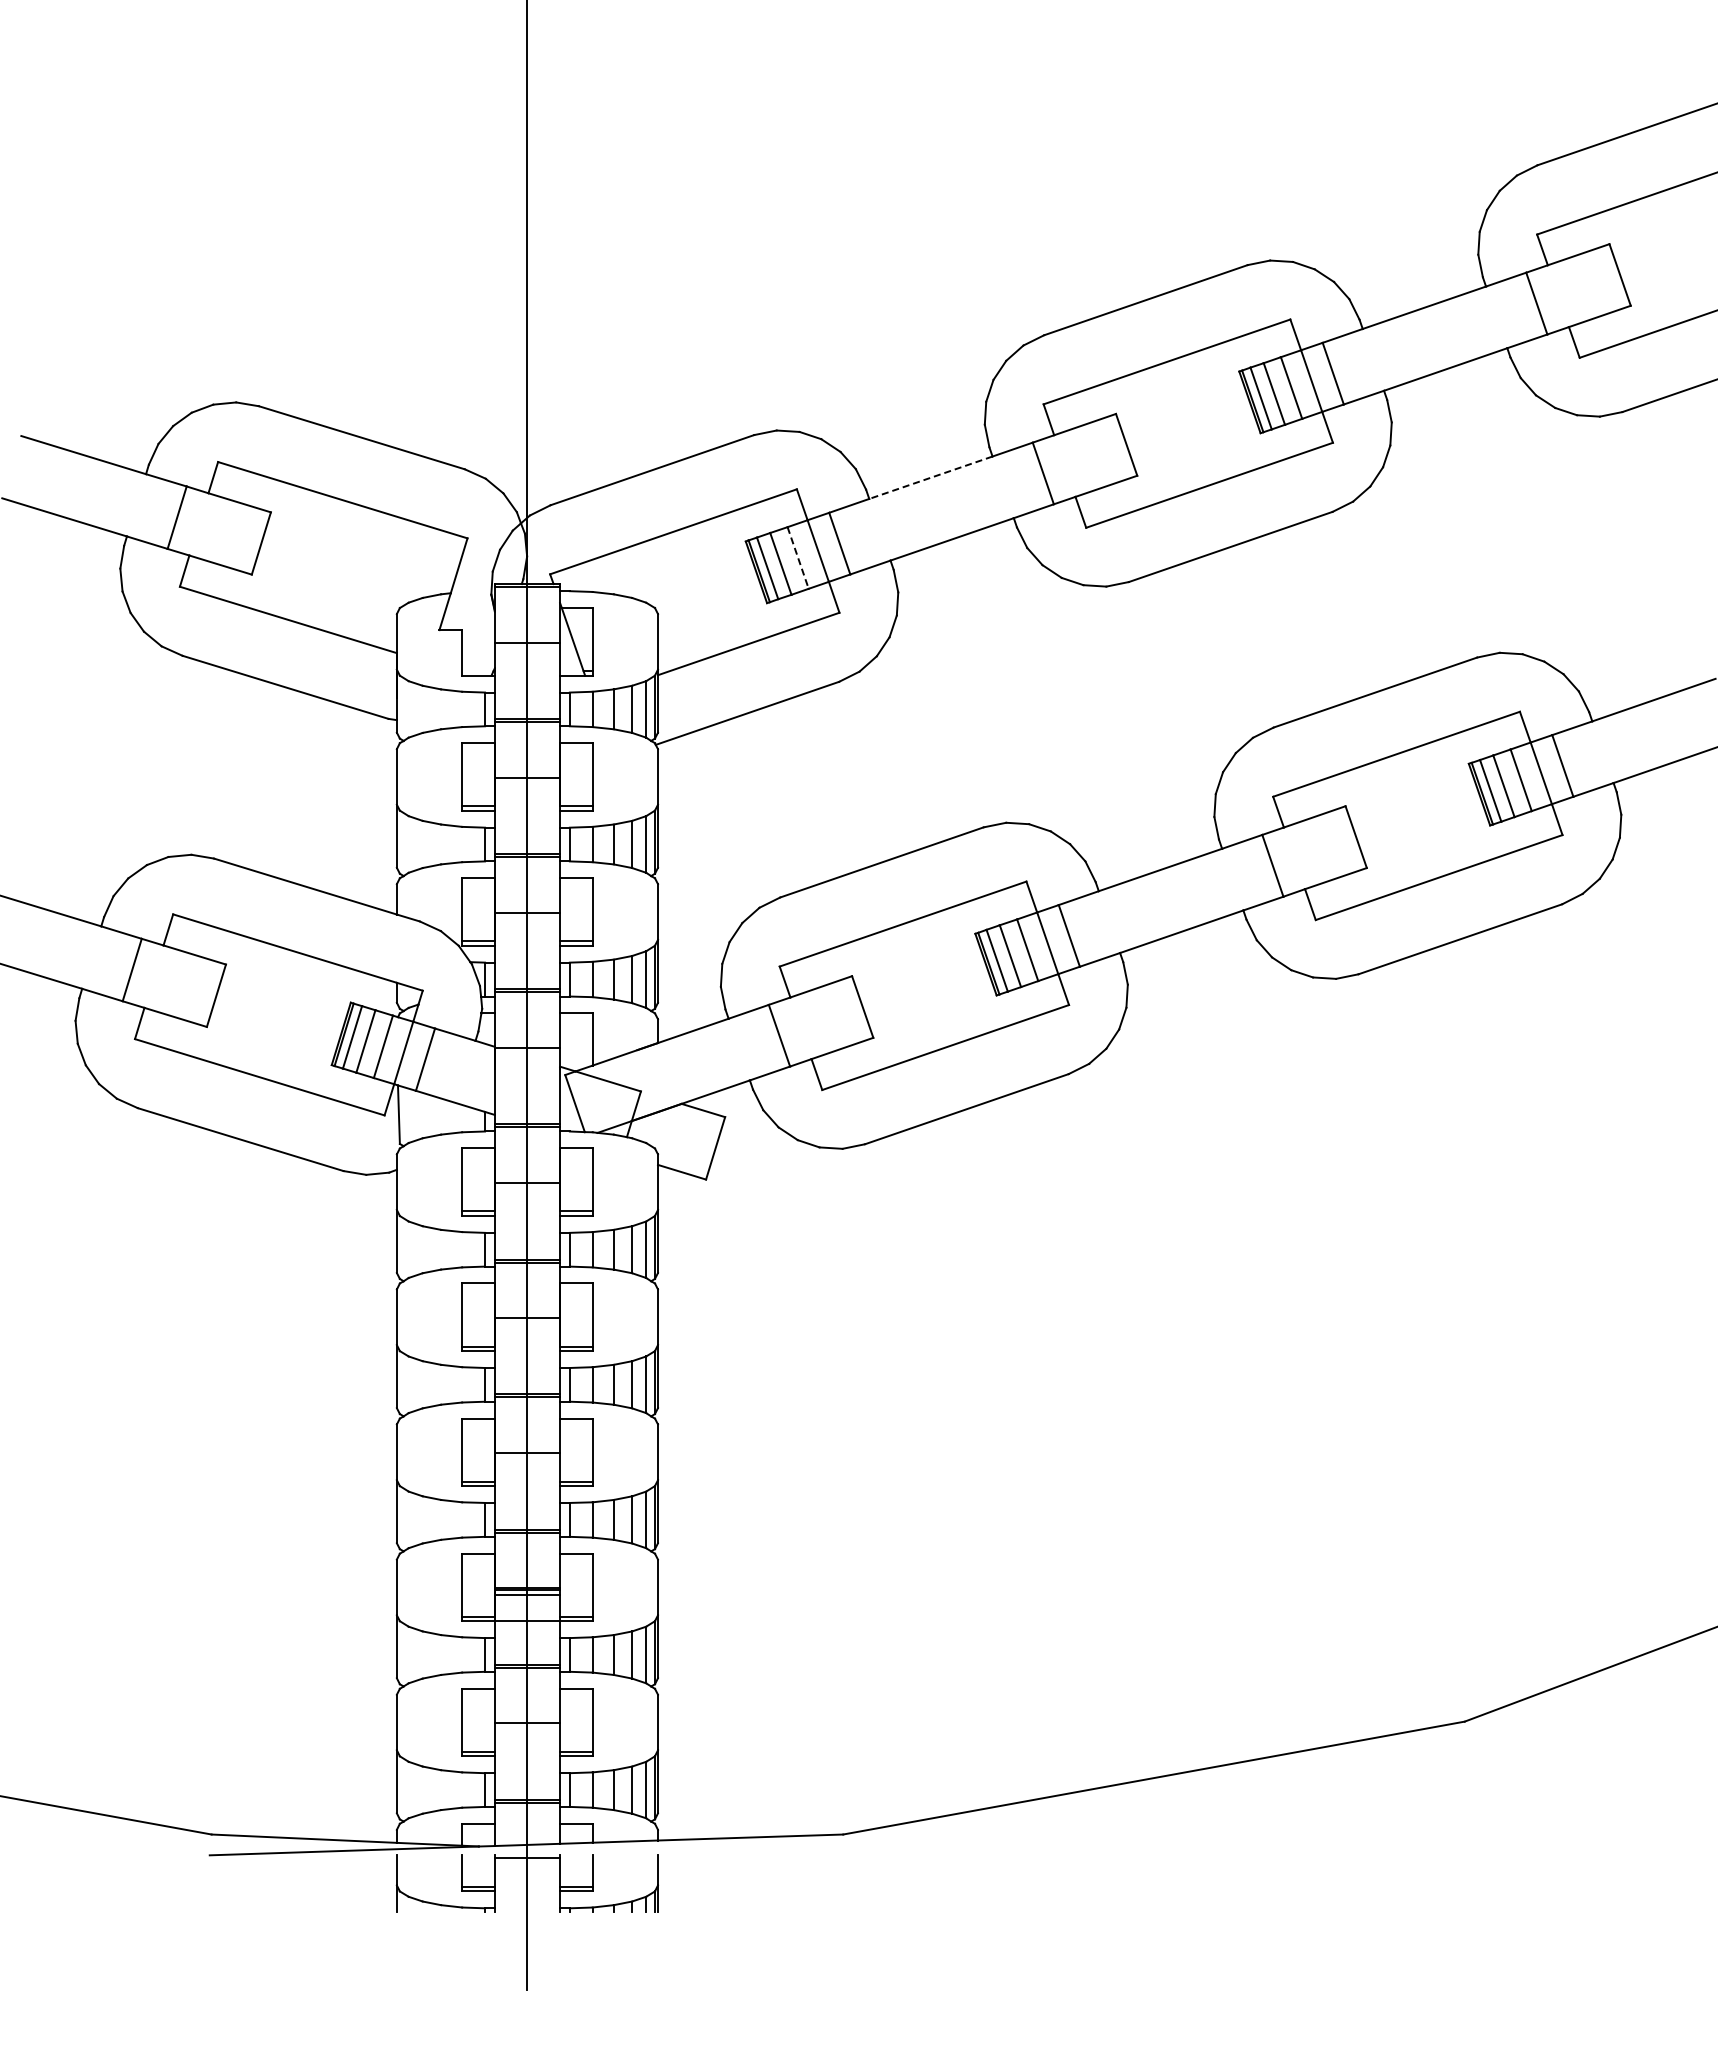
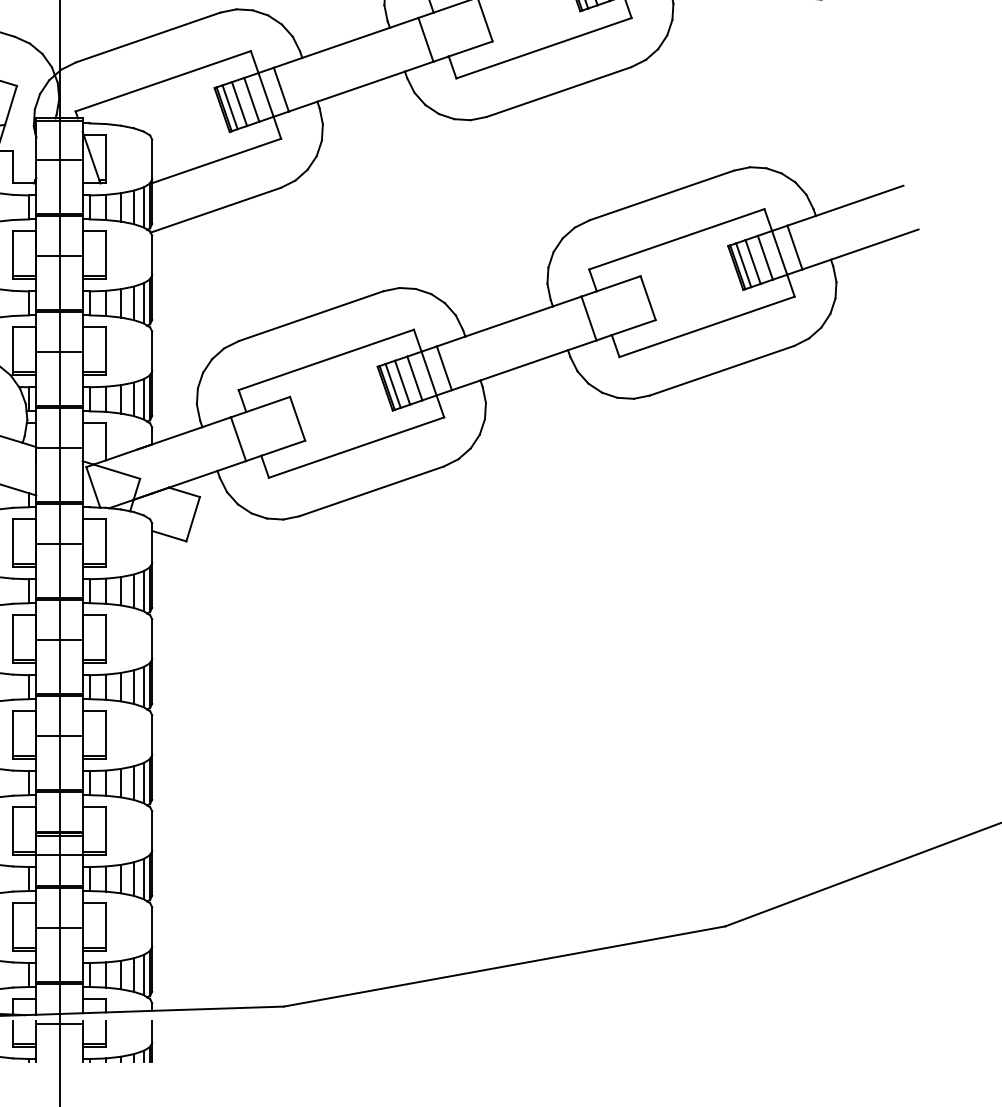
line: (930, 477) -> (345, 42), dashed -> solid
line: (798, 557) -> (252, 99), dashed -> solid

